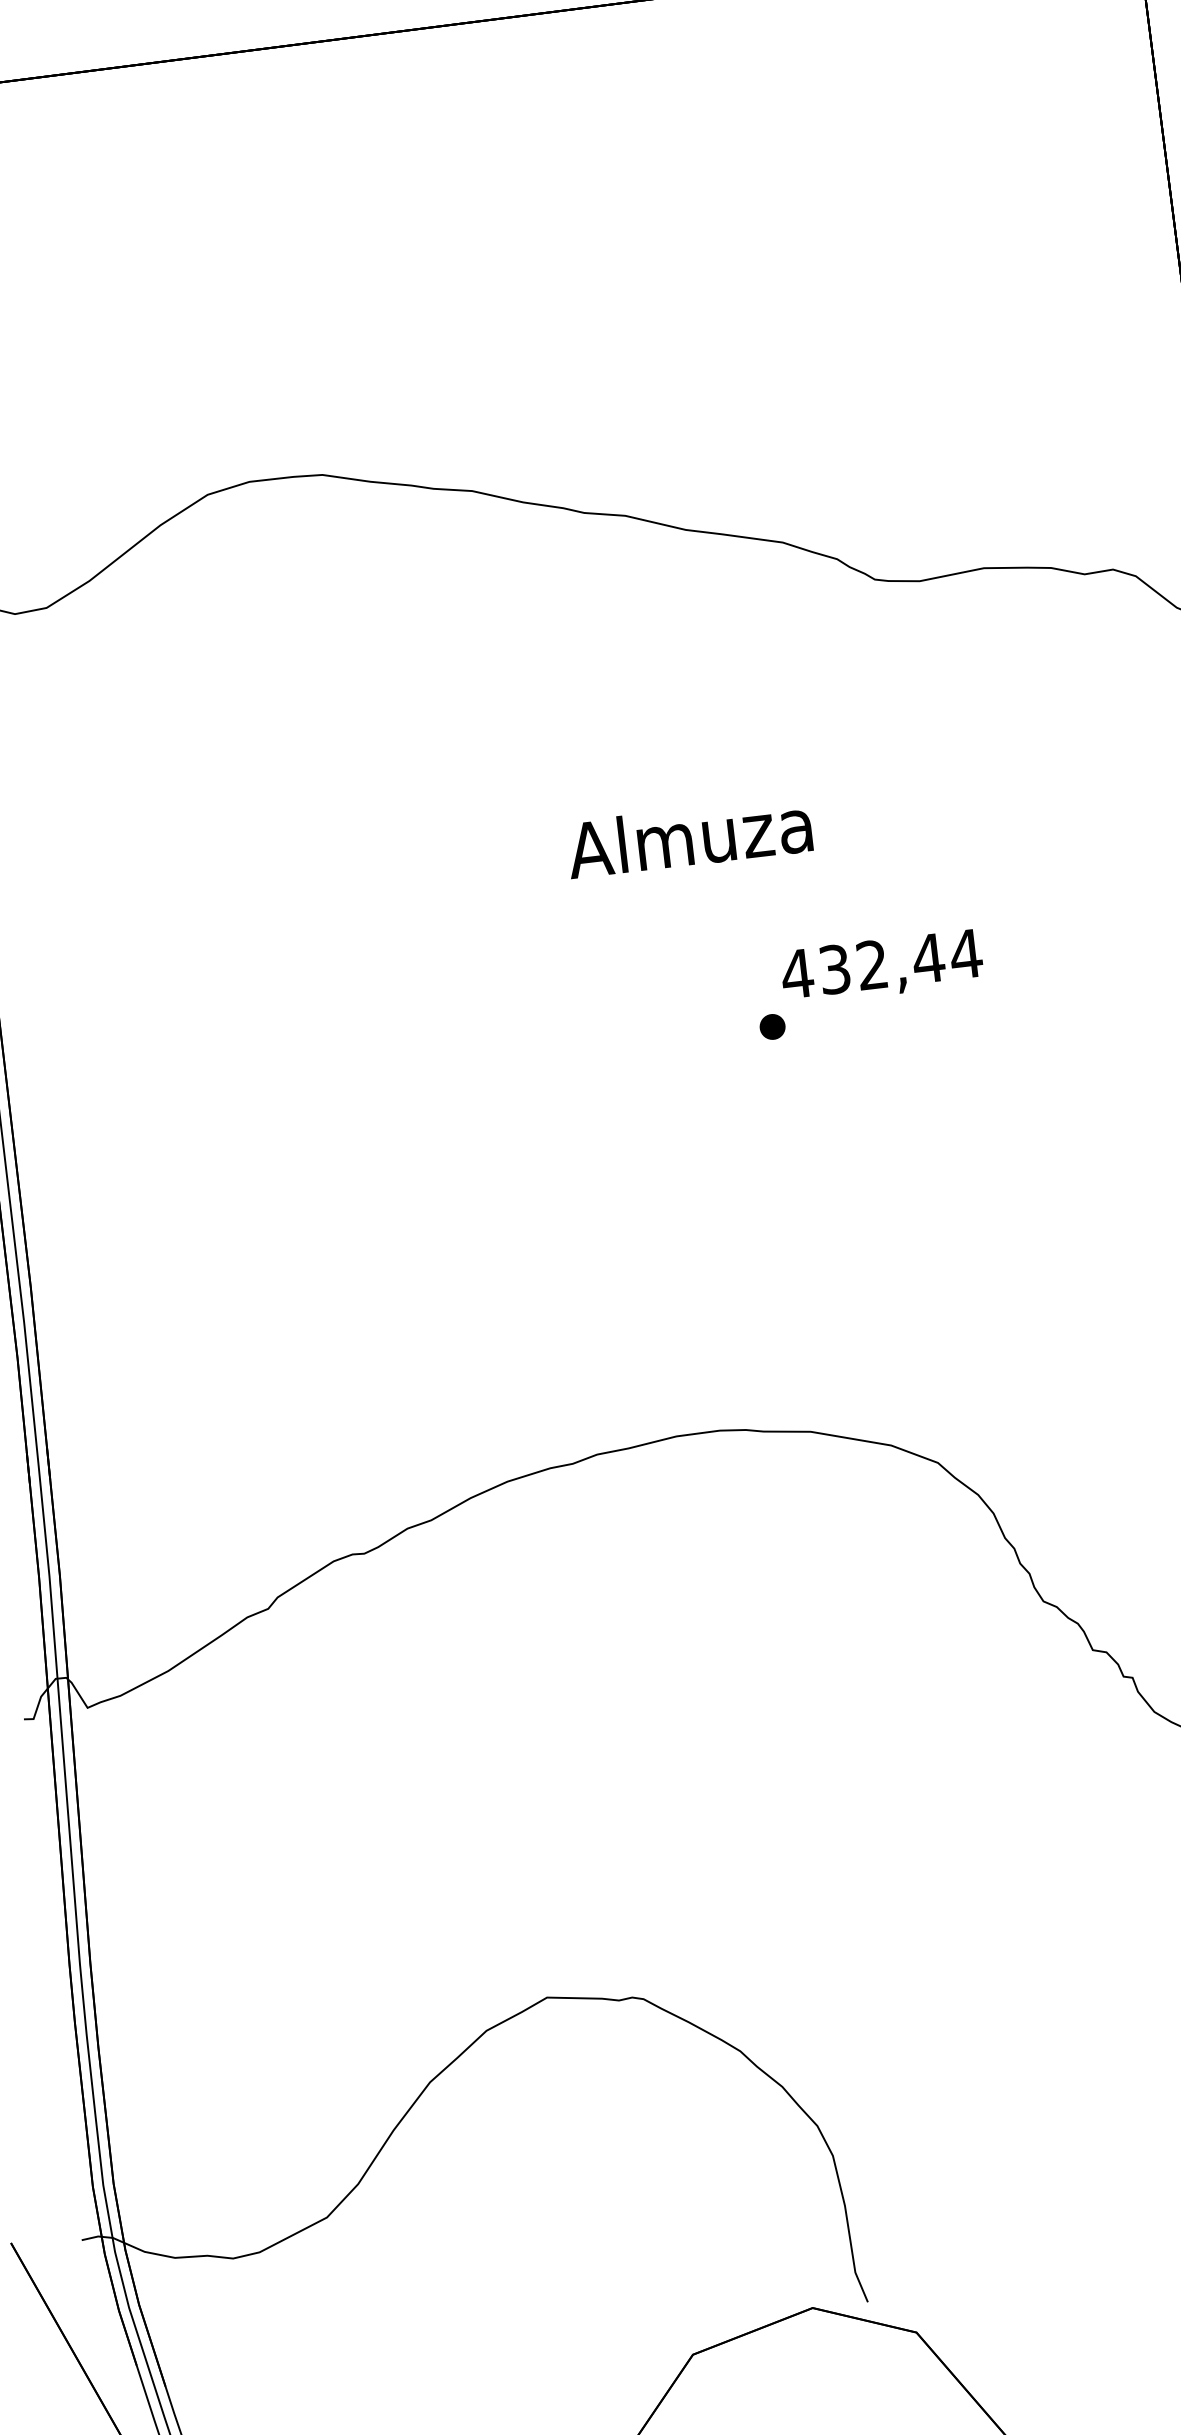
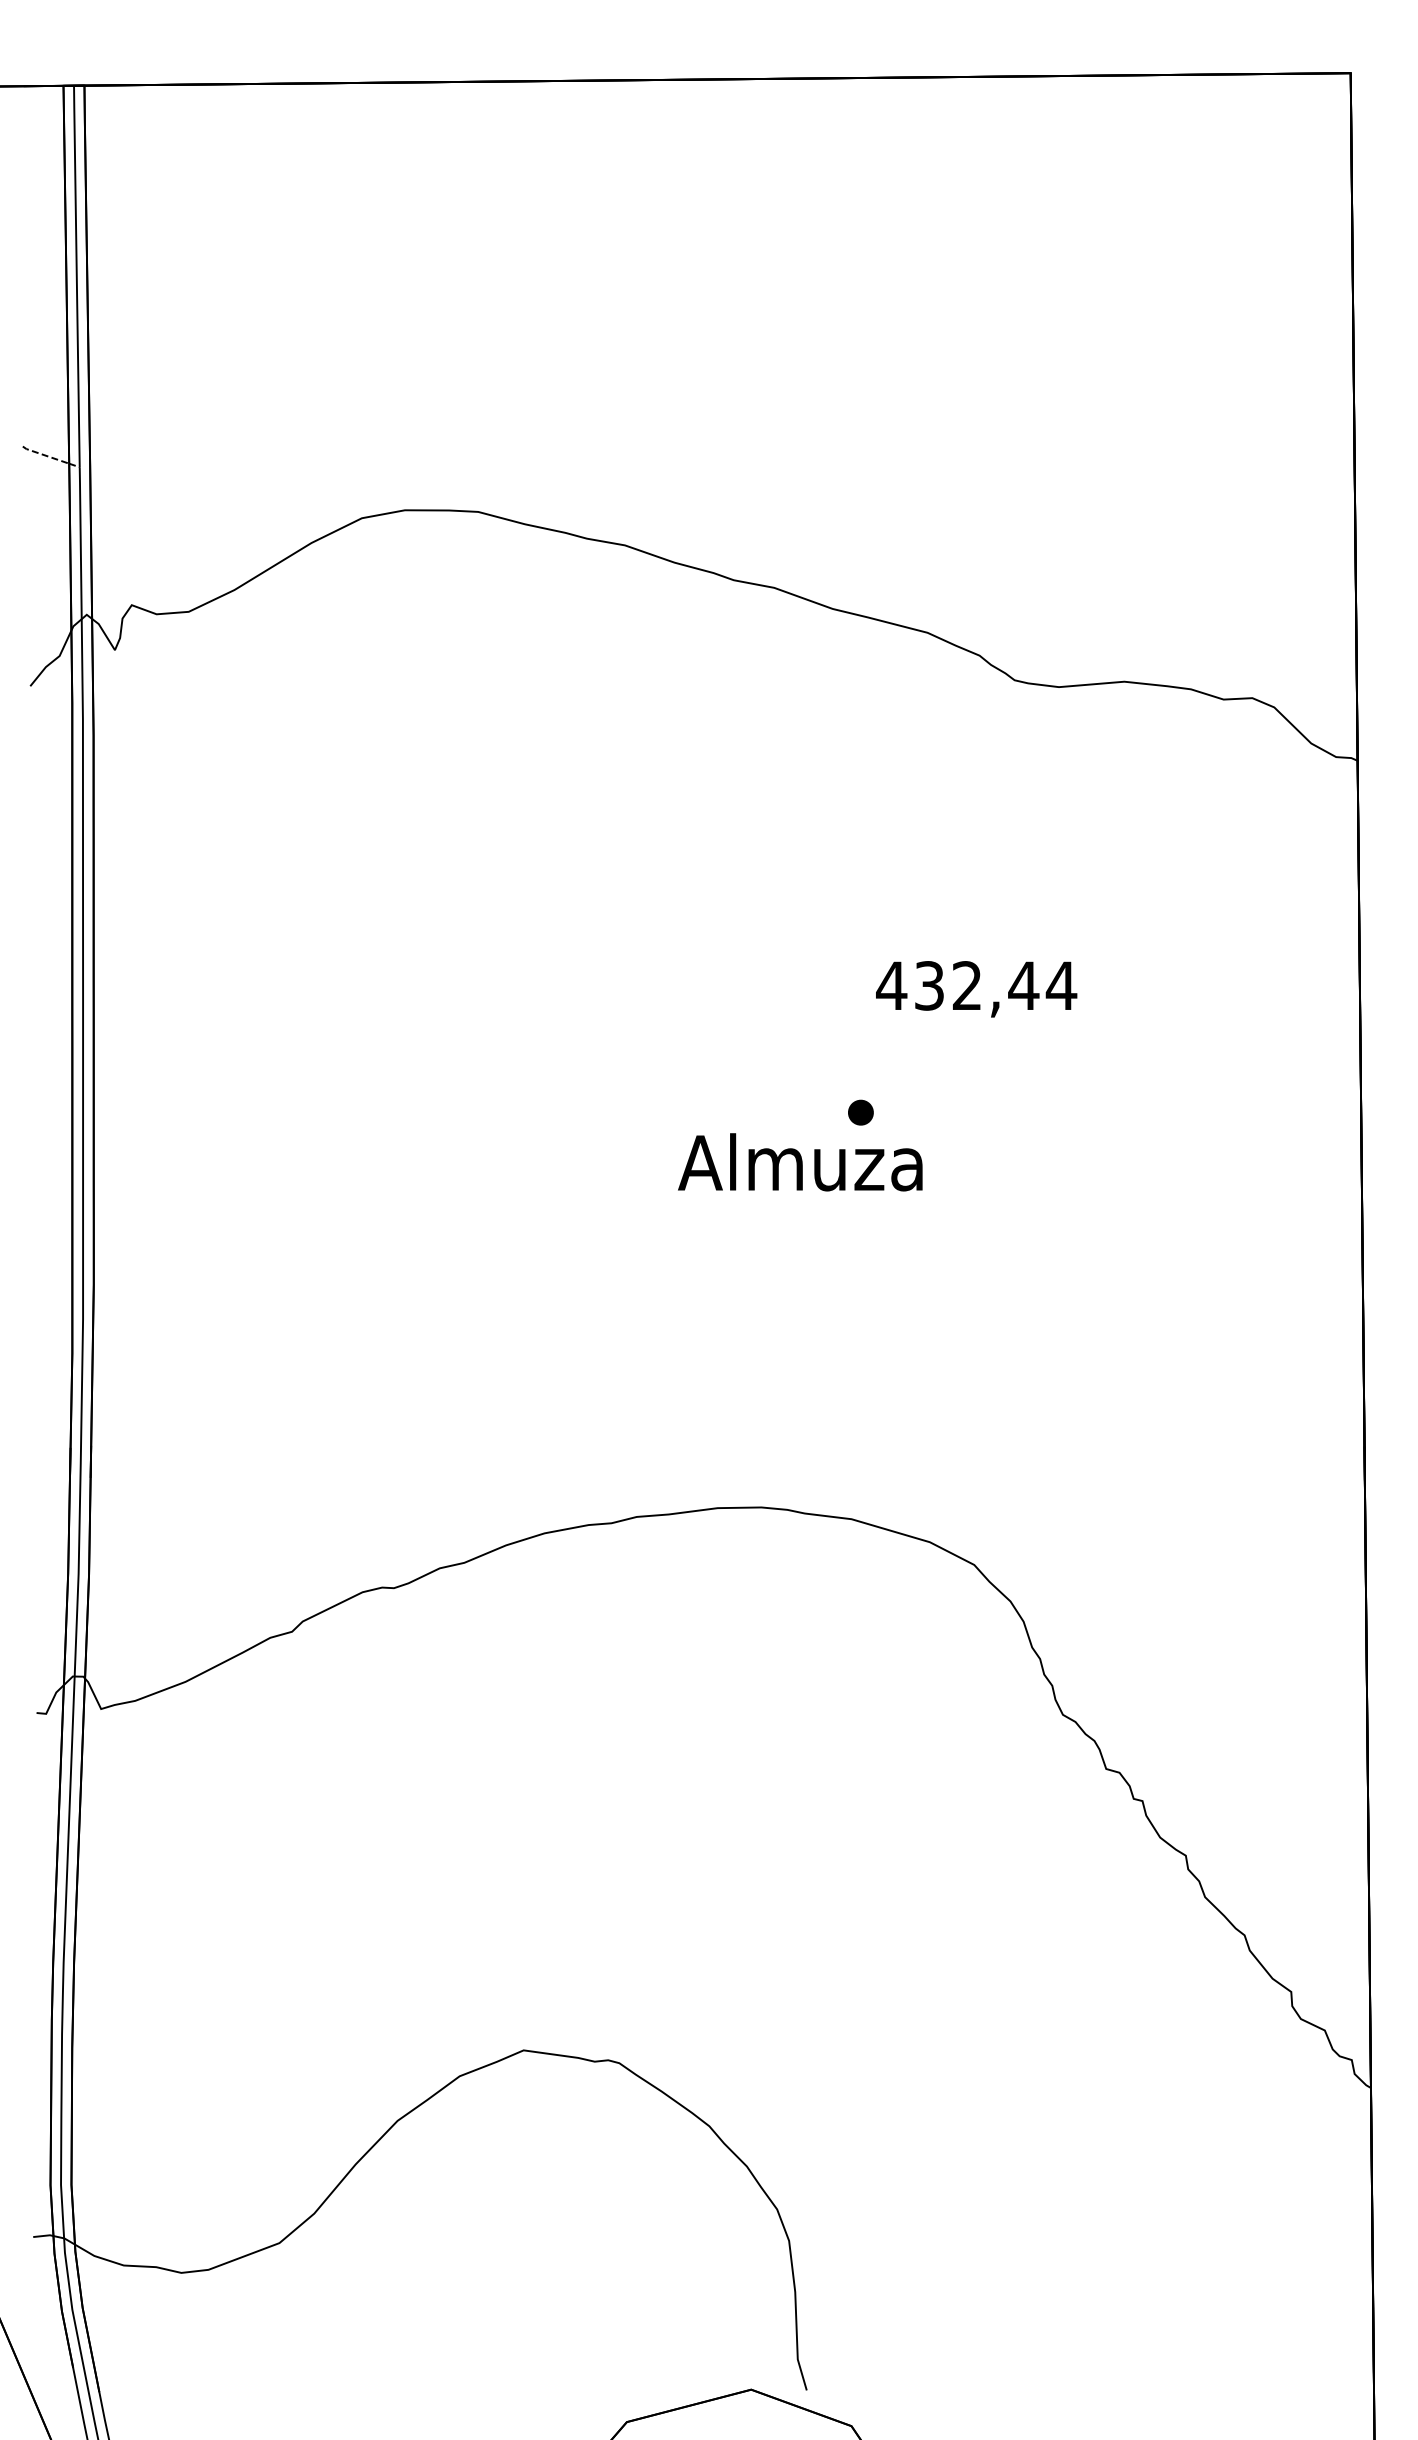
text: (689, 837) -> (800, 1162), moved
text: (882, 967) -> (976, 989), moved

